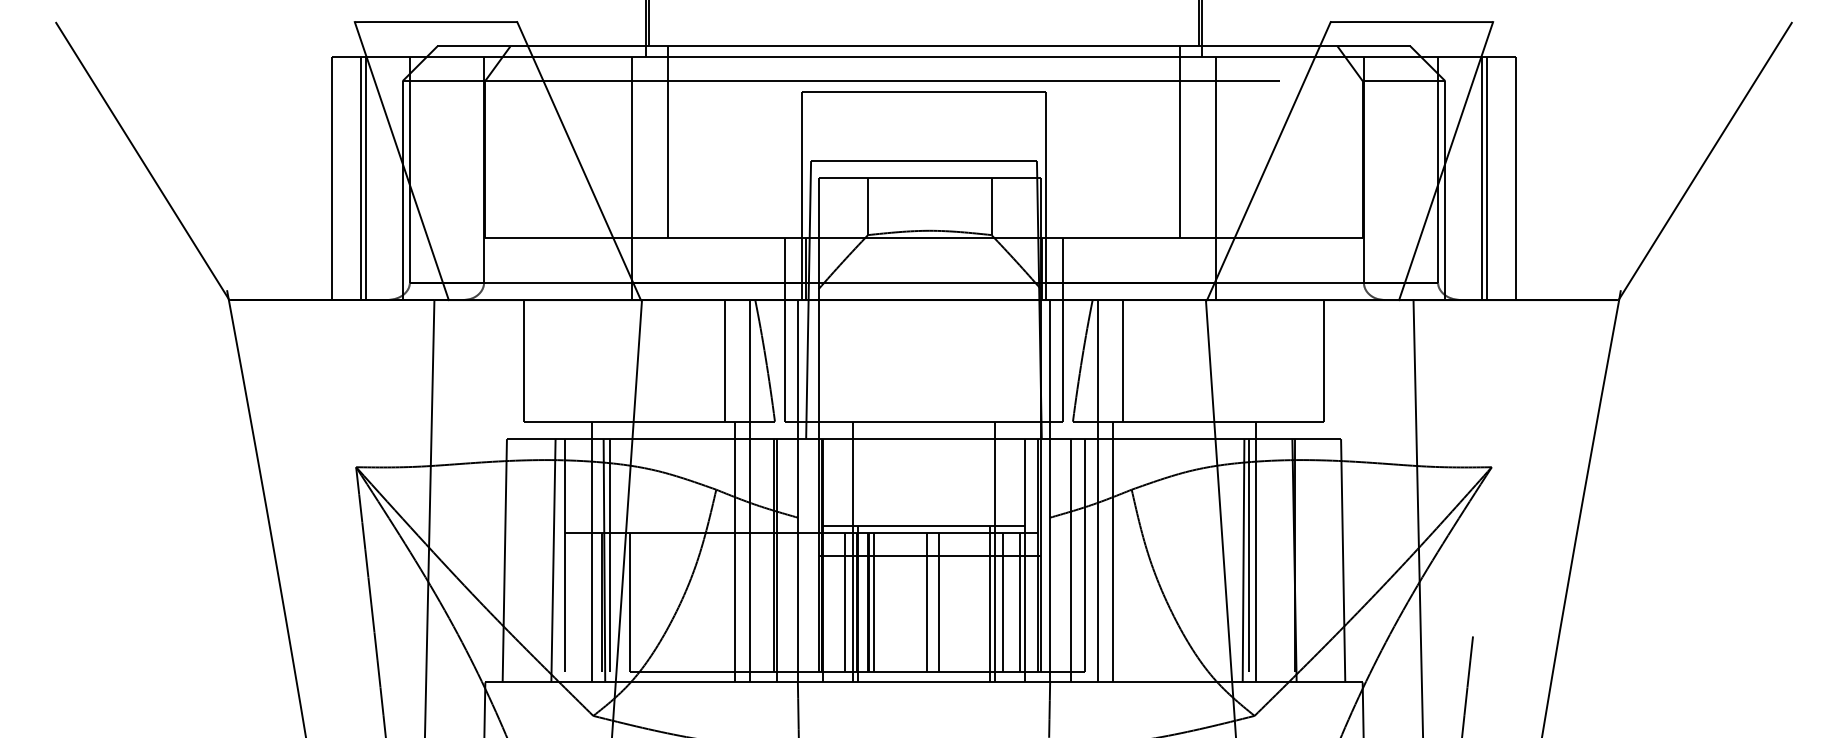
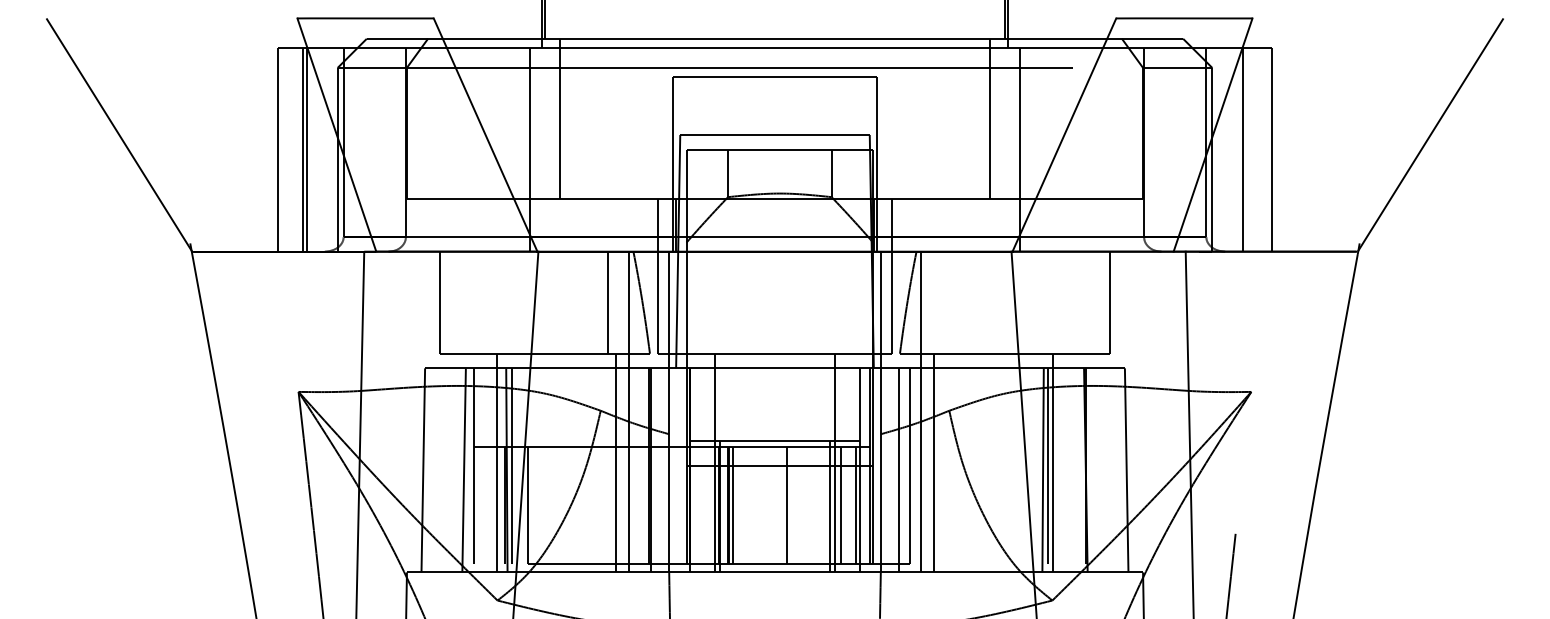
line: (1487, 178) -> (1247, 149), removed
line: (1122, 360) -> (941, 302), removed
line: (844, 602) -> (708, 505), removed
line: (926, 602) -> (777, 505), removed

